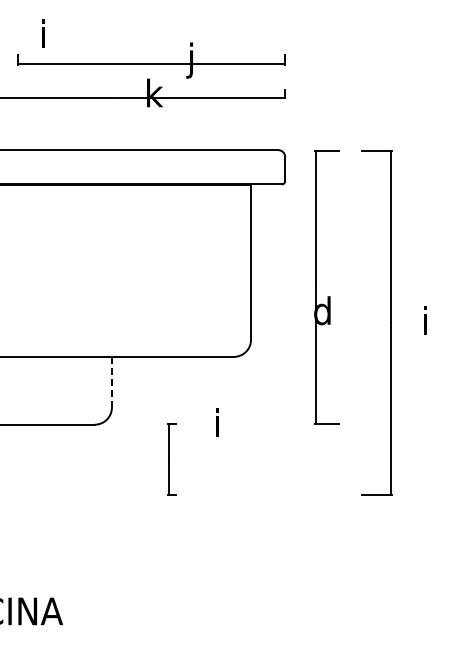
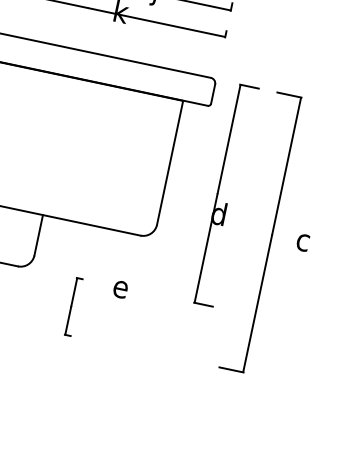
text: (430, 320) -> (303, 239), i -> c
line: (111, 382) -> (38, 235), dashed -> solid
text: (223, 422) -> (121, 286), i -> e

